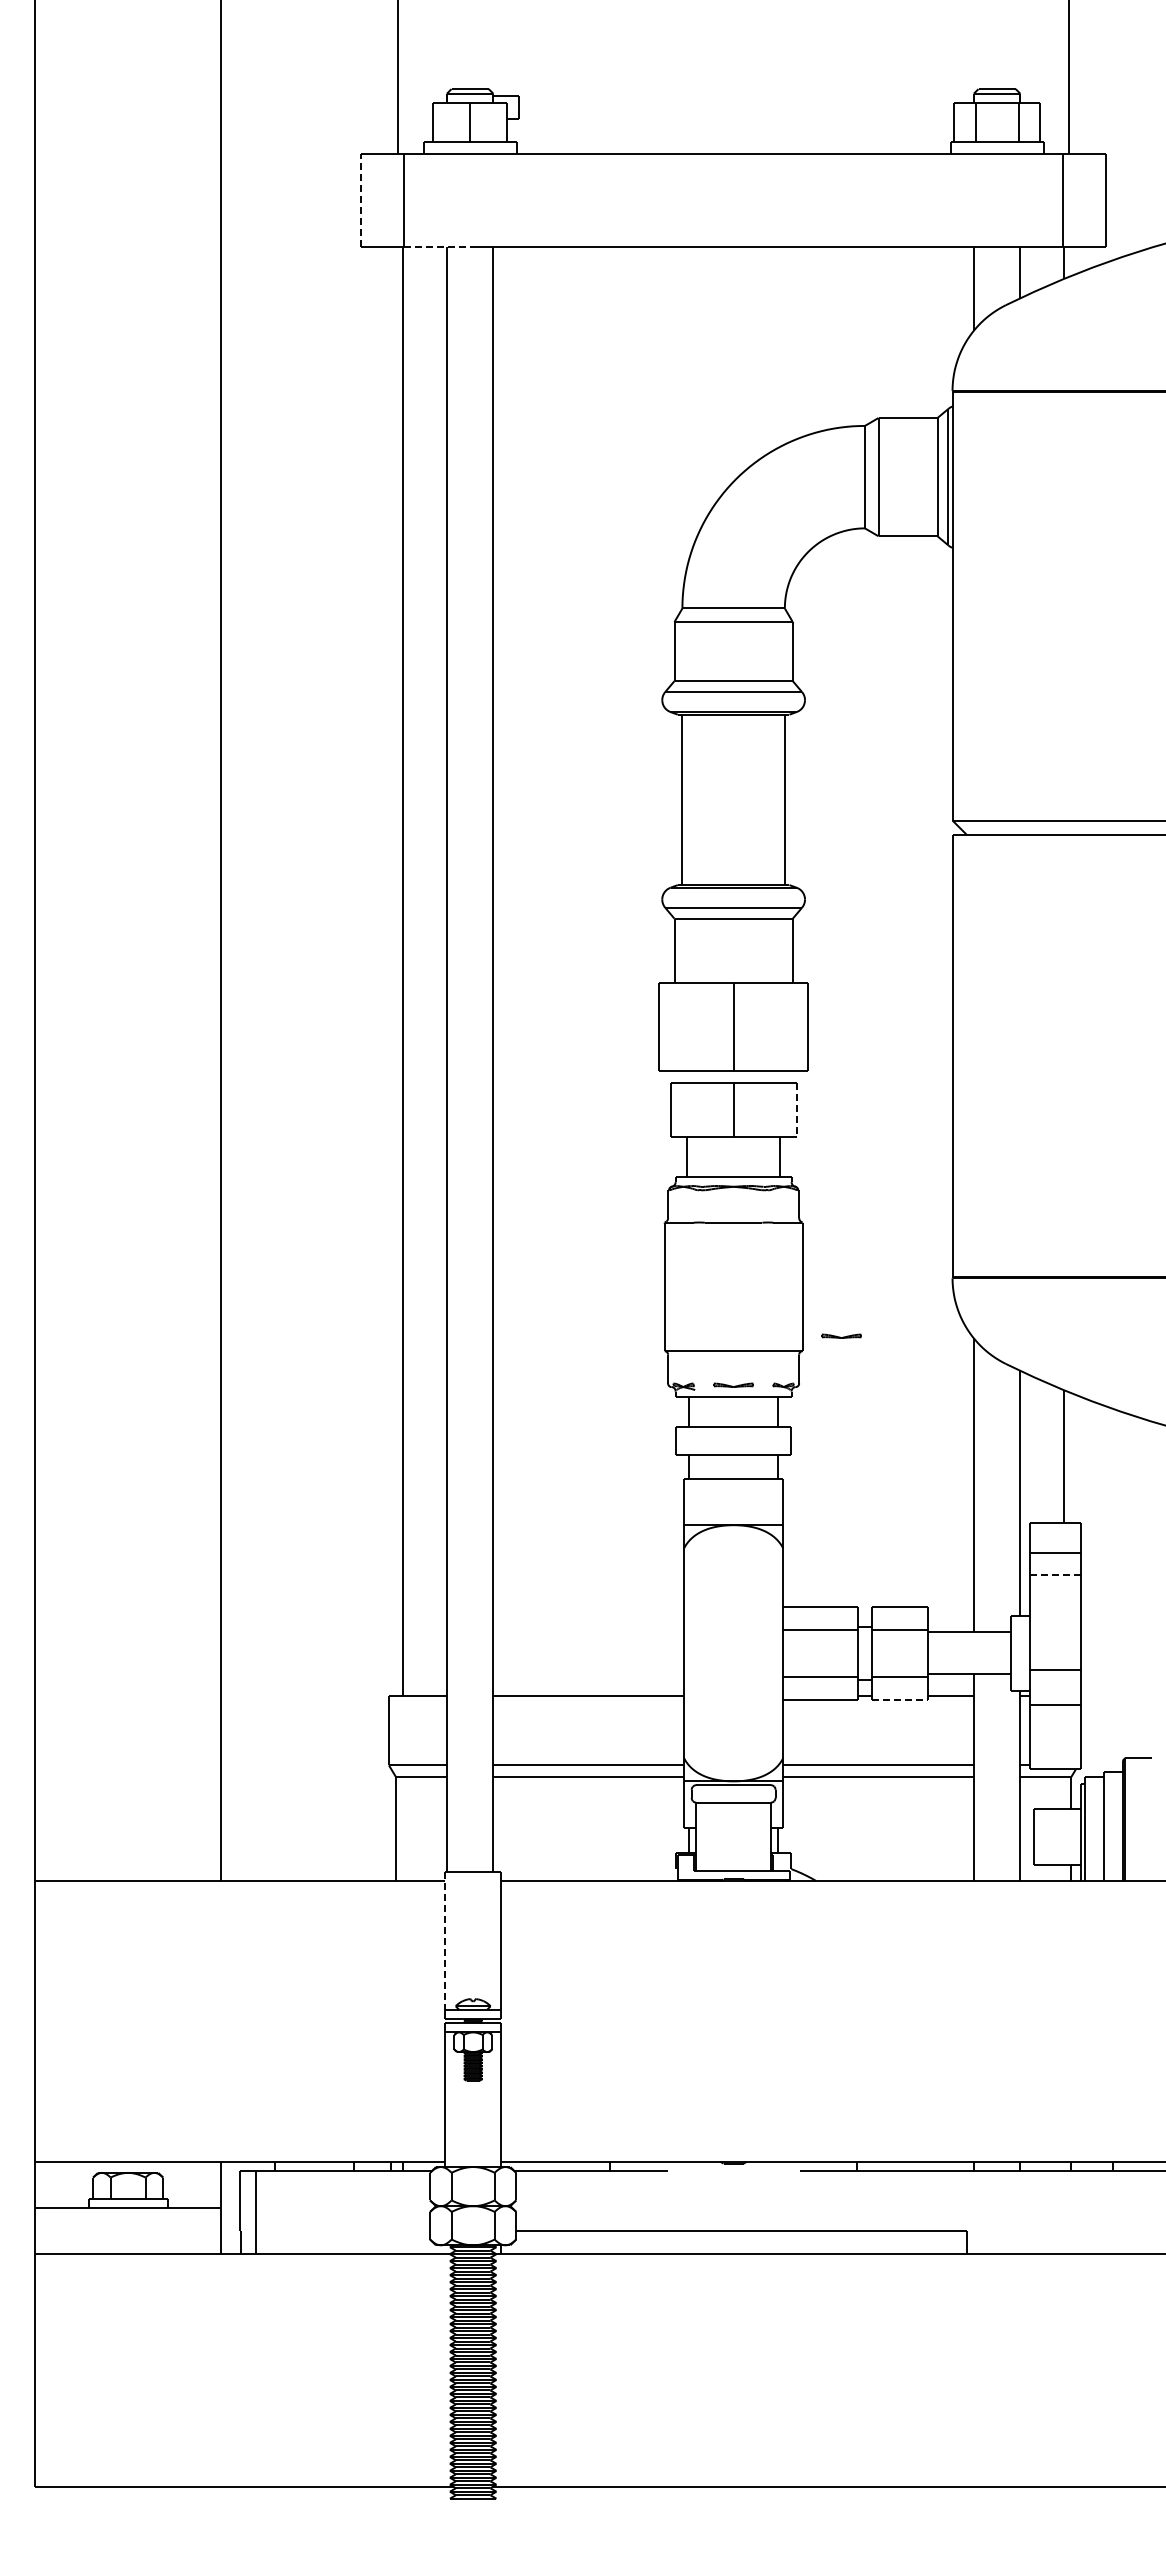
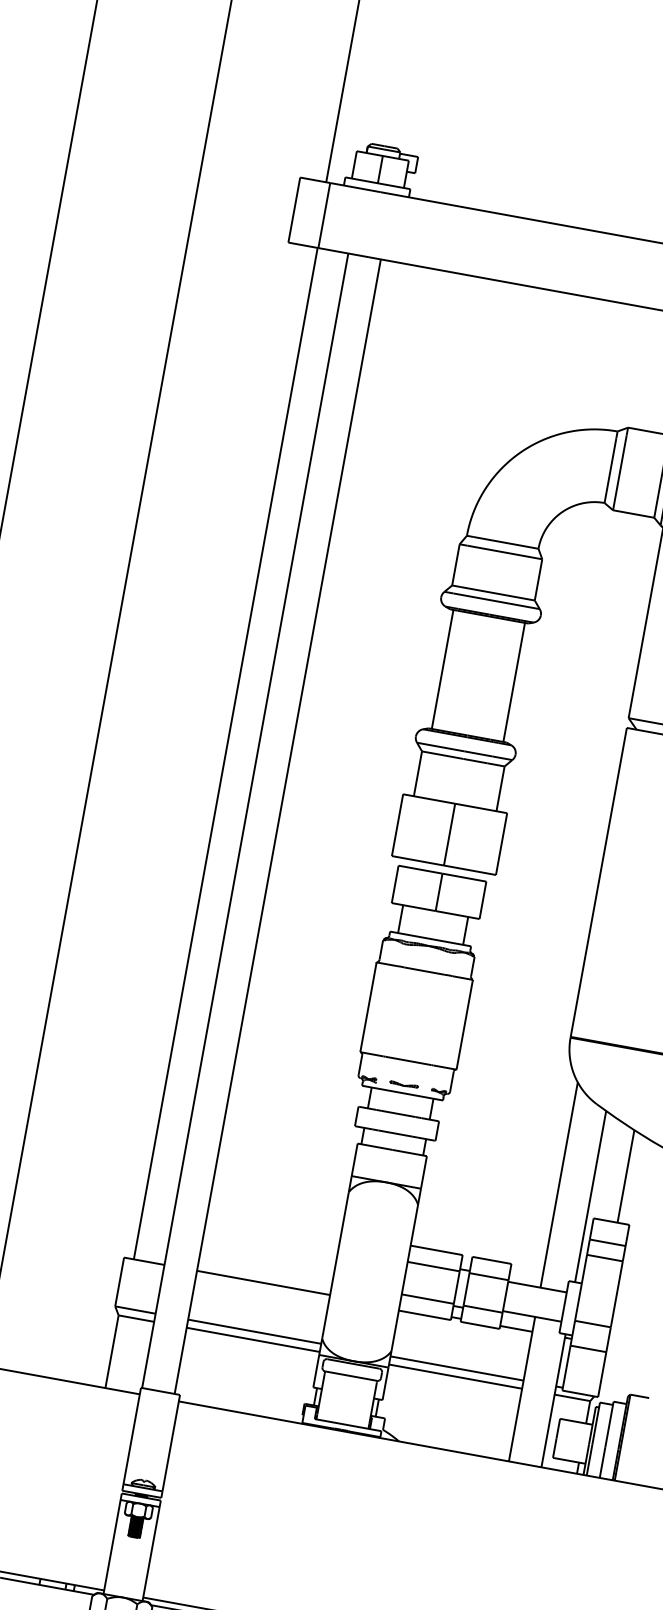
line: (361, 200) -> (294, 210), dashed -> solid
line: (440, 247) -> (343, 253), dashed -> solid
line: (796, 1109) -> (483, 900), dashed -> solid
part: (841, 1335) -> (485, 1063), removed
line: (1055, 1575) -> (604, 1258), dashed -> solid
line: (899, 1699) -> (480, 1325), dashed -> solid
line: (445, 1941) -> (132, 1436), dashed -> solid

